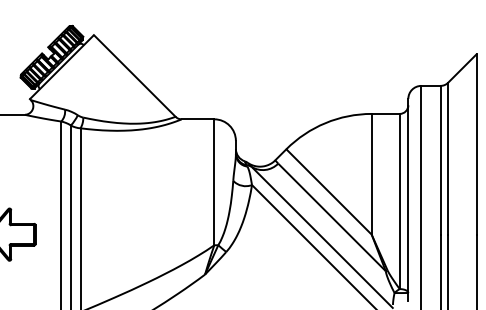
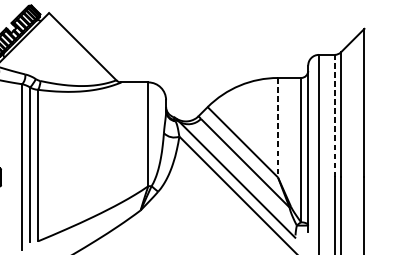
line: (440, 159) -> (334, 115), solid -> dashed
line: (371, 174) -> (277, 127), solid -> dashed

